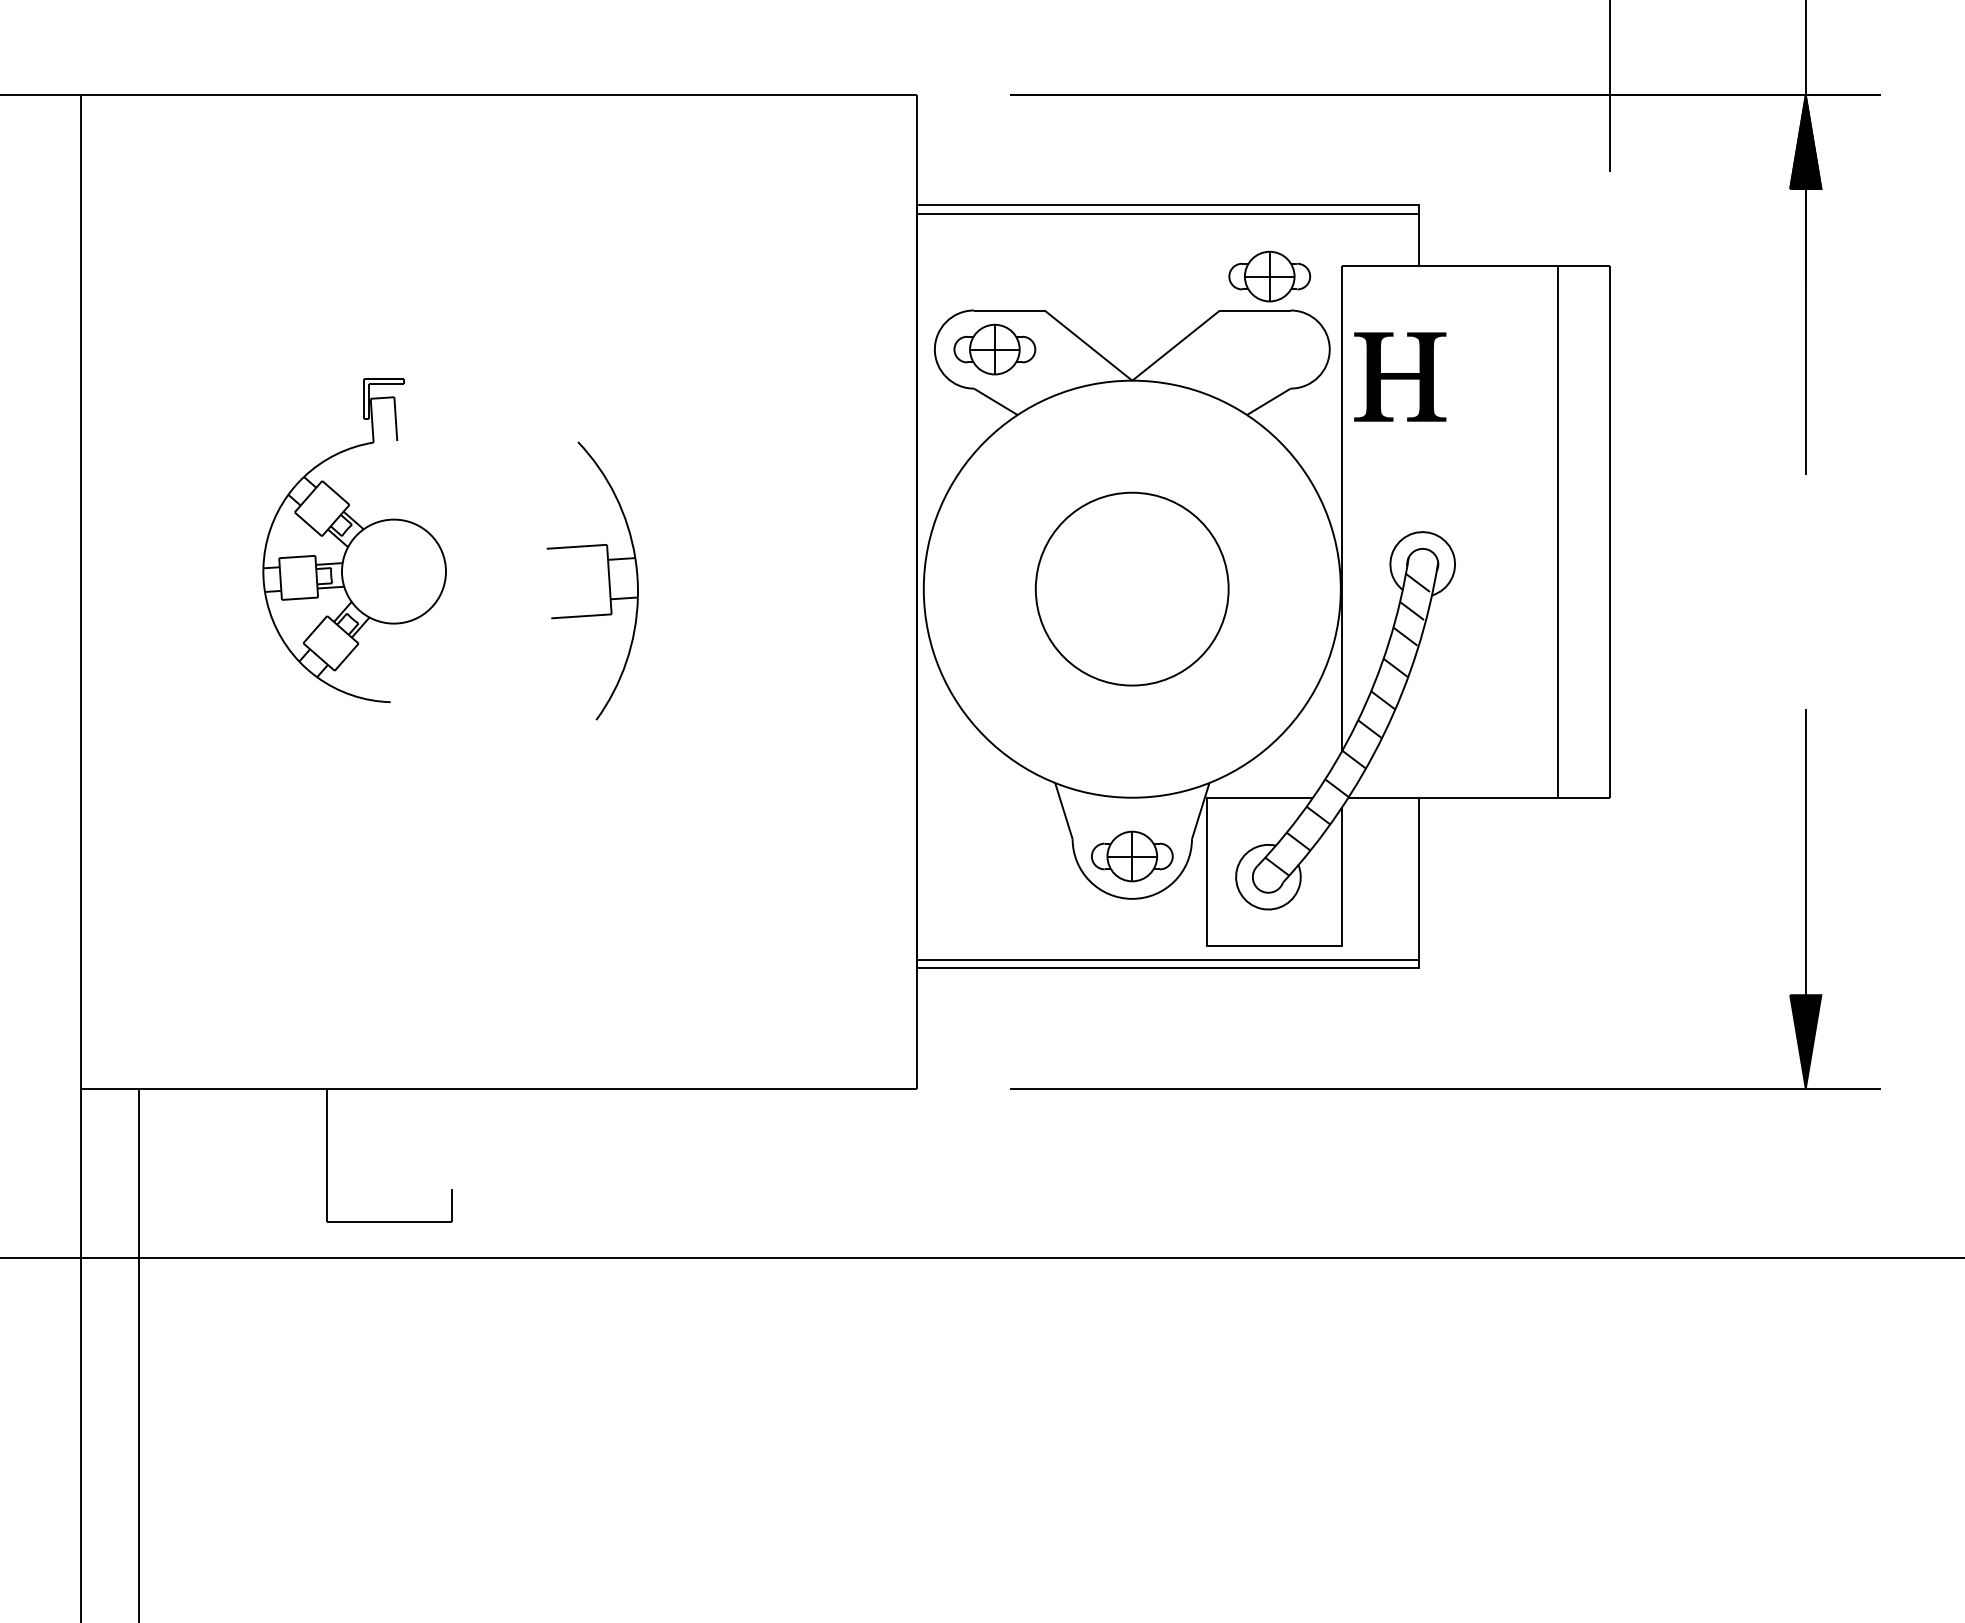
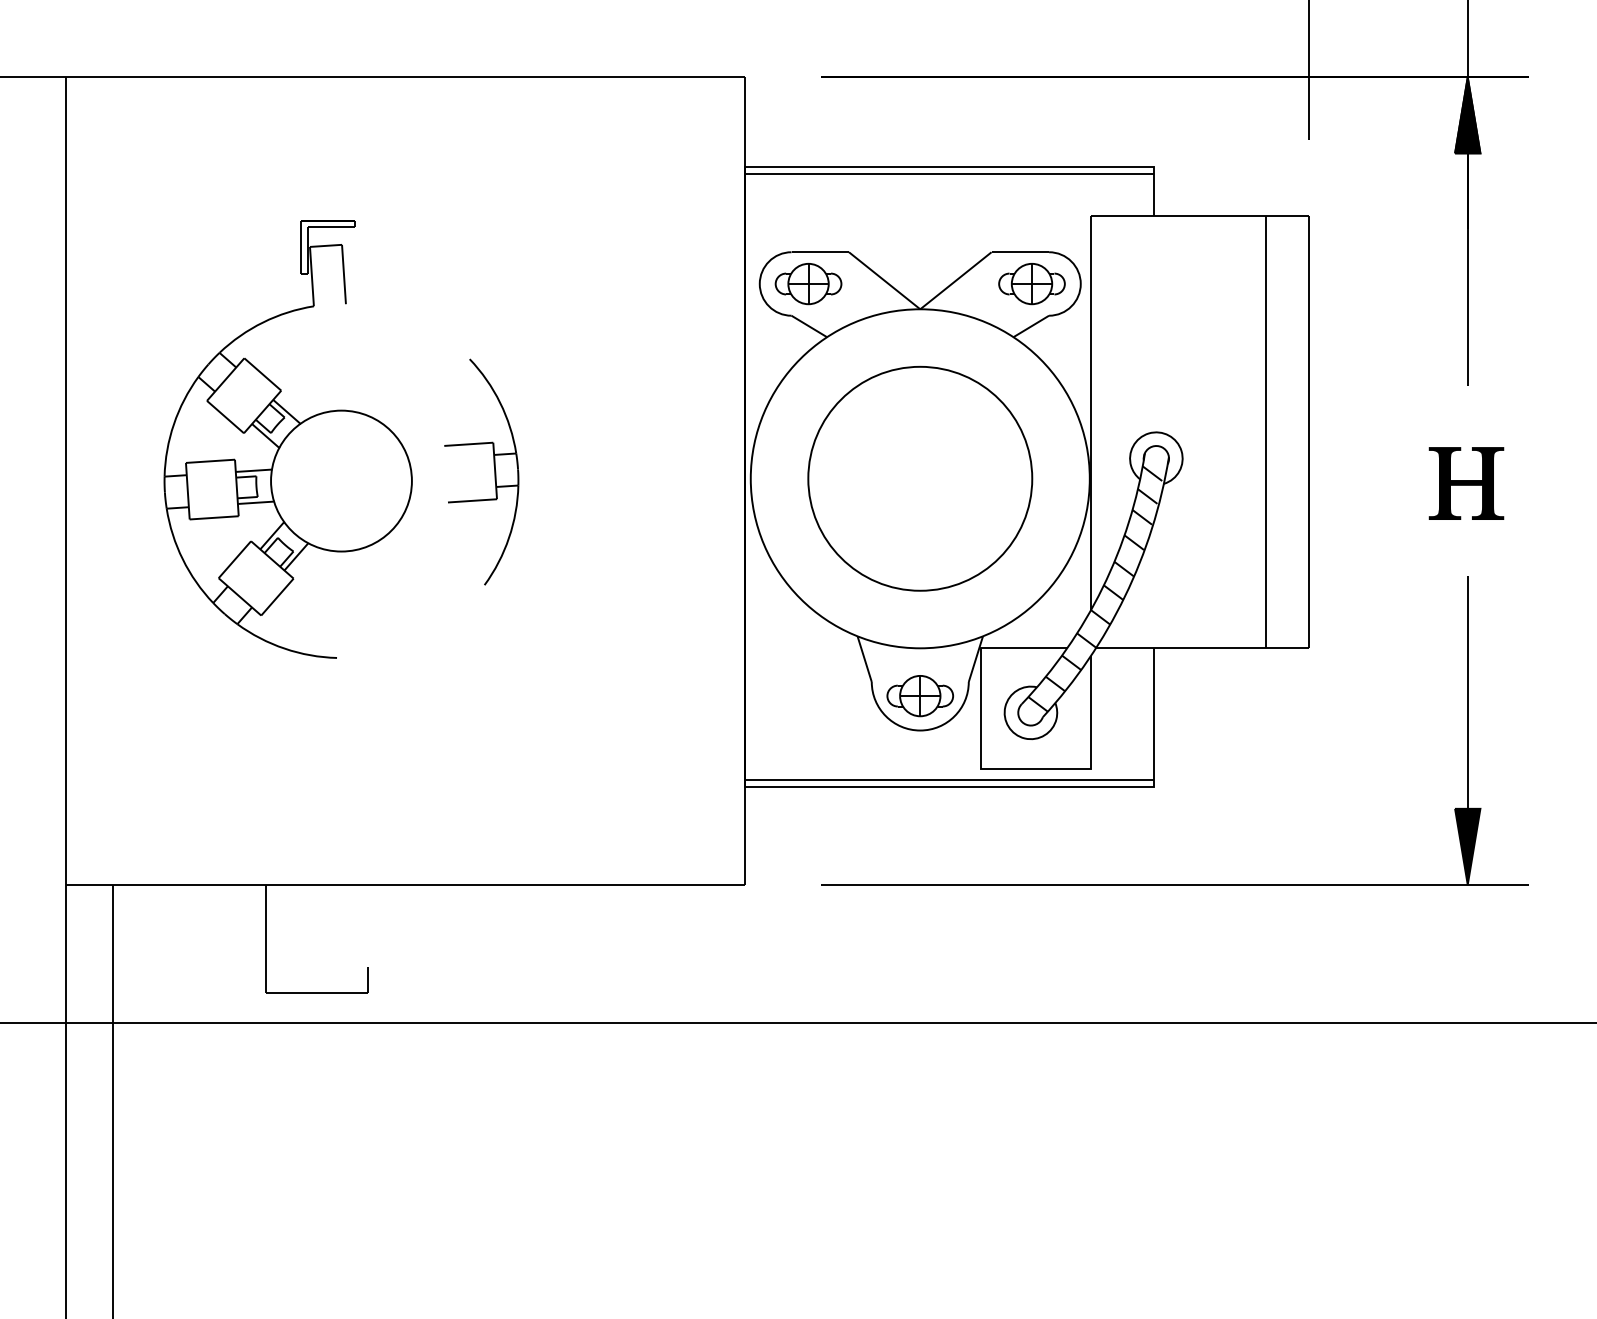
part: (1269, 276) -> (1031, 283), moved
part: (1400, 376) -> (1466, 483), moved
part: (354, 540) -> (287, 439), size x1.67
part: (1131, 588) -> (919, 478), size x1.43

